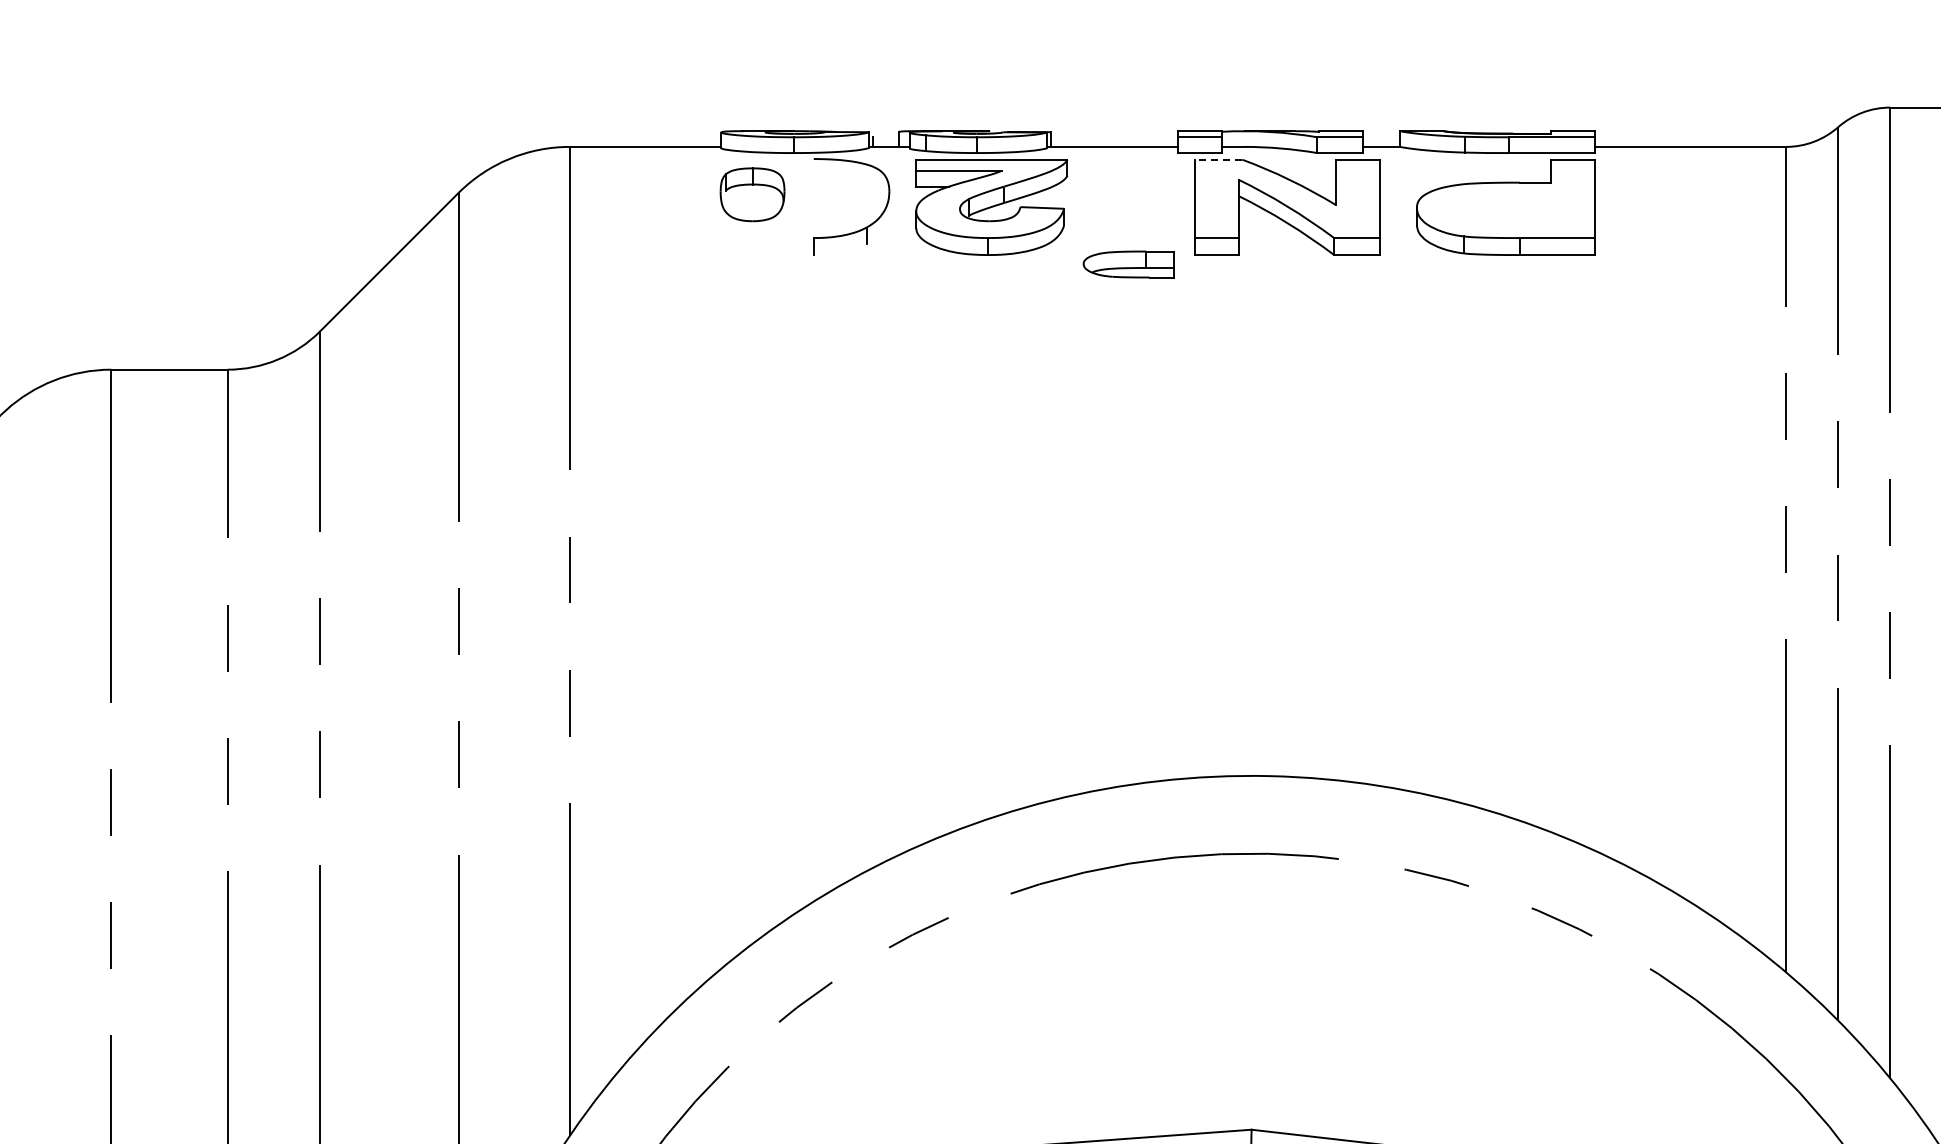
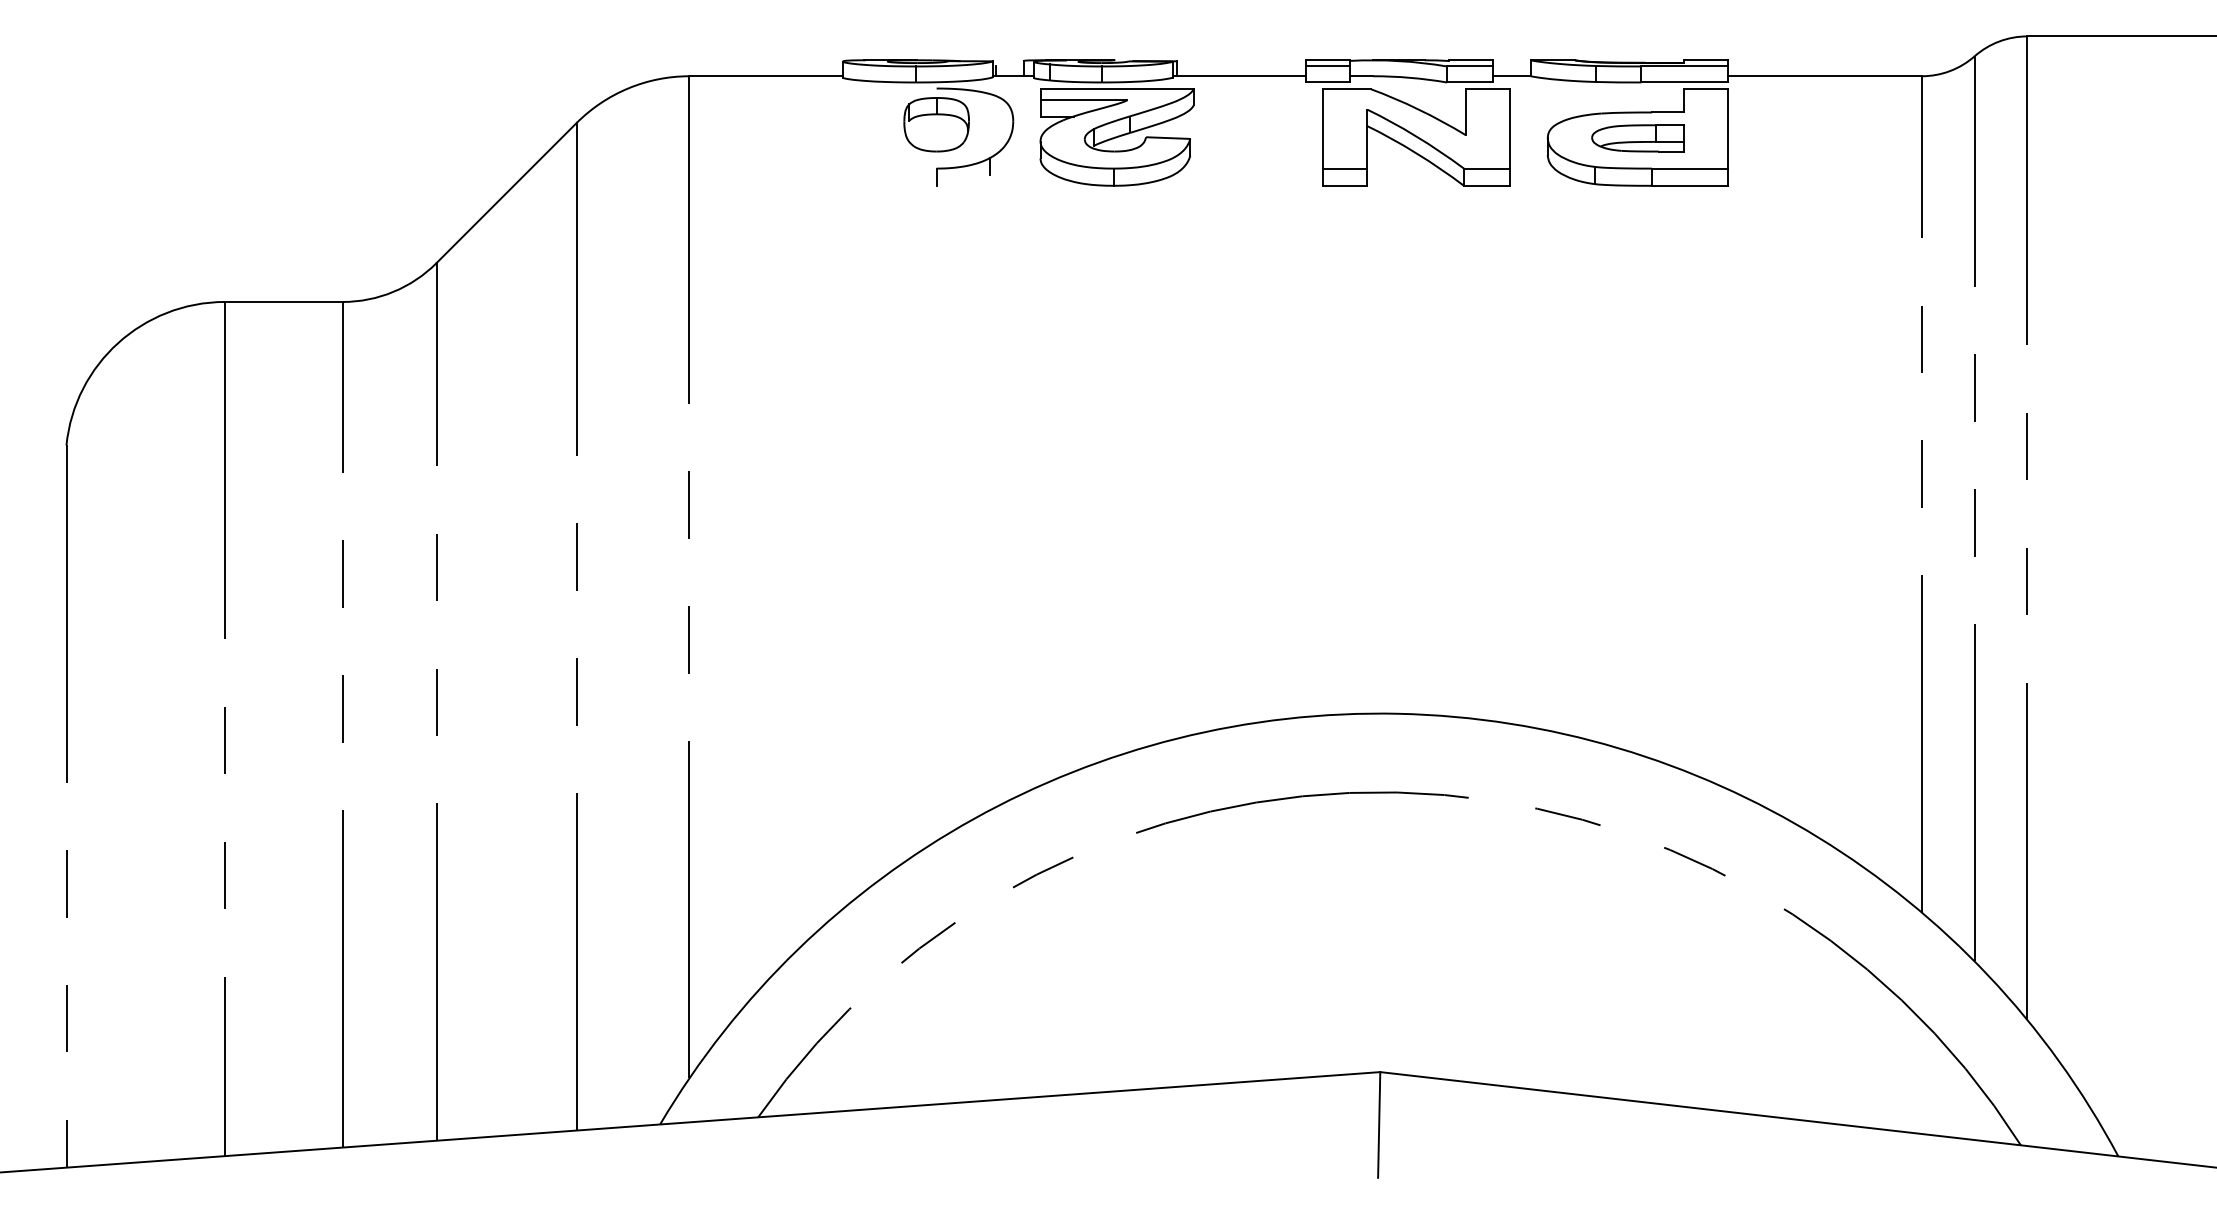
line: (1219, 159) -> (1347, 89), dashed -> solid
part: (752, 194) -> (936, 124), moved
part: (1128, 264) -> (1637, 138), moved

